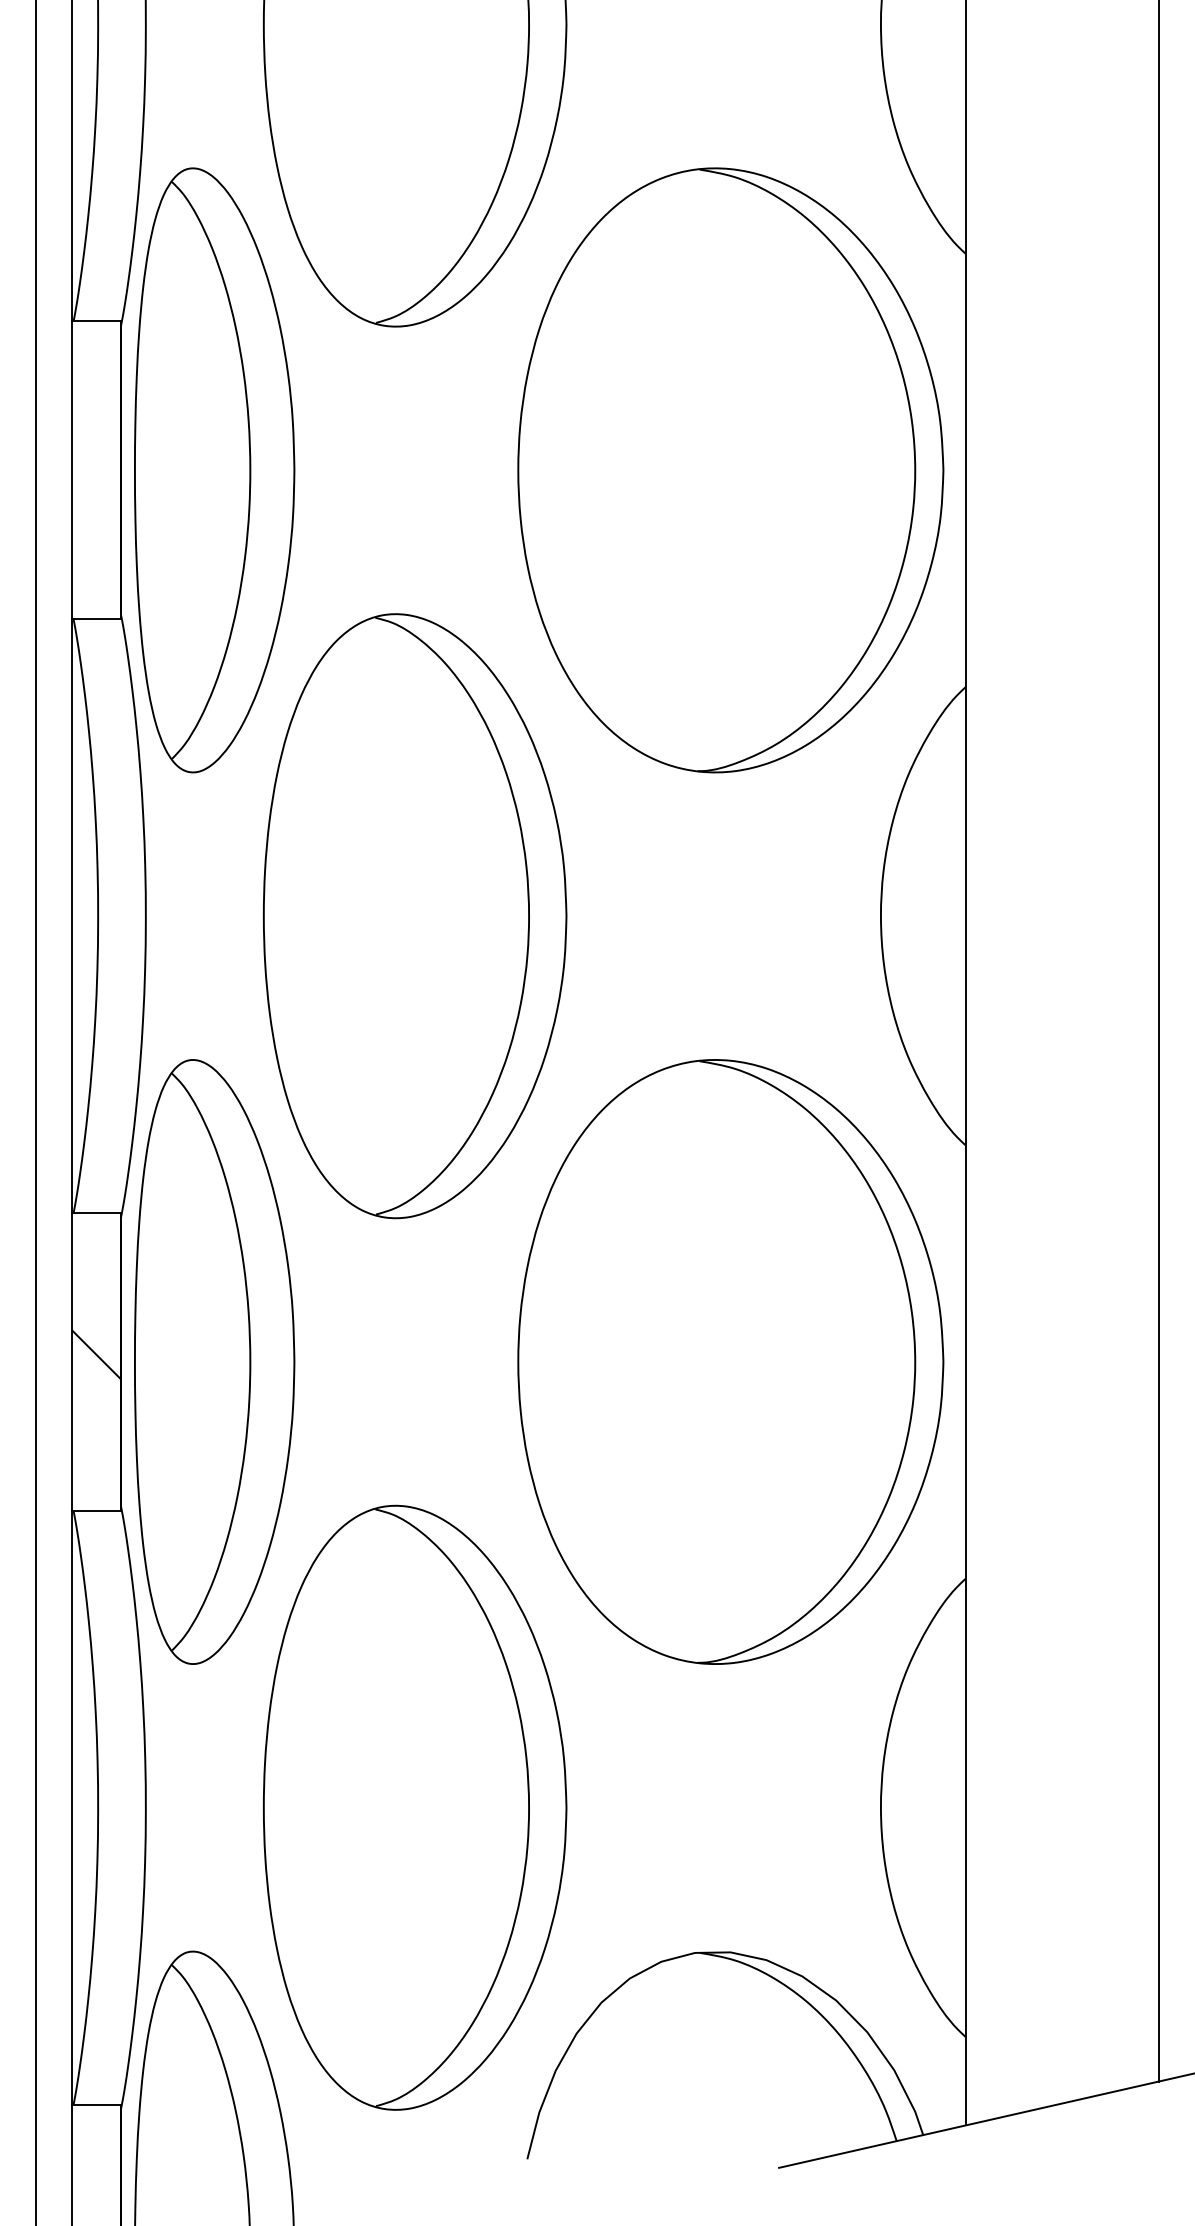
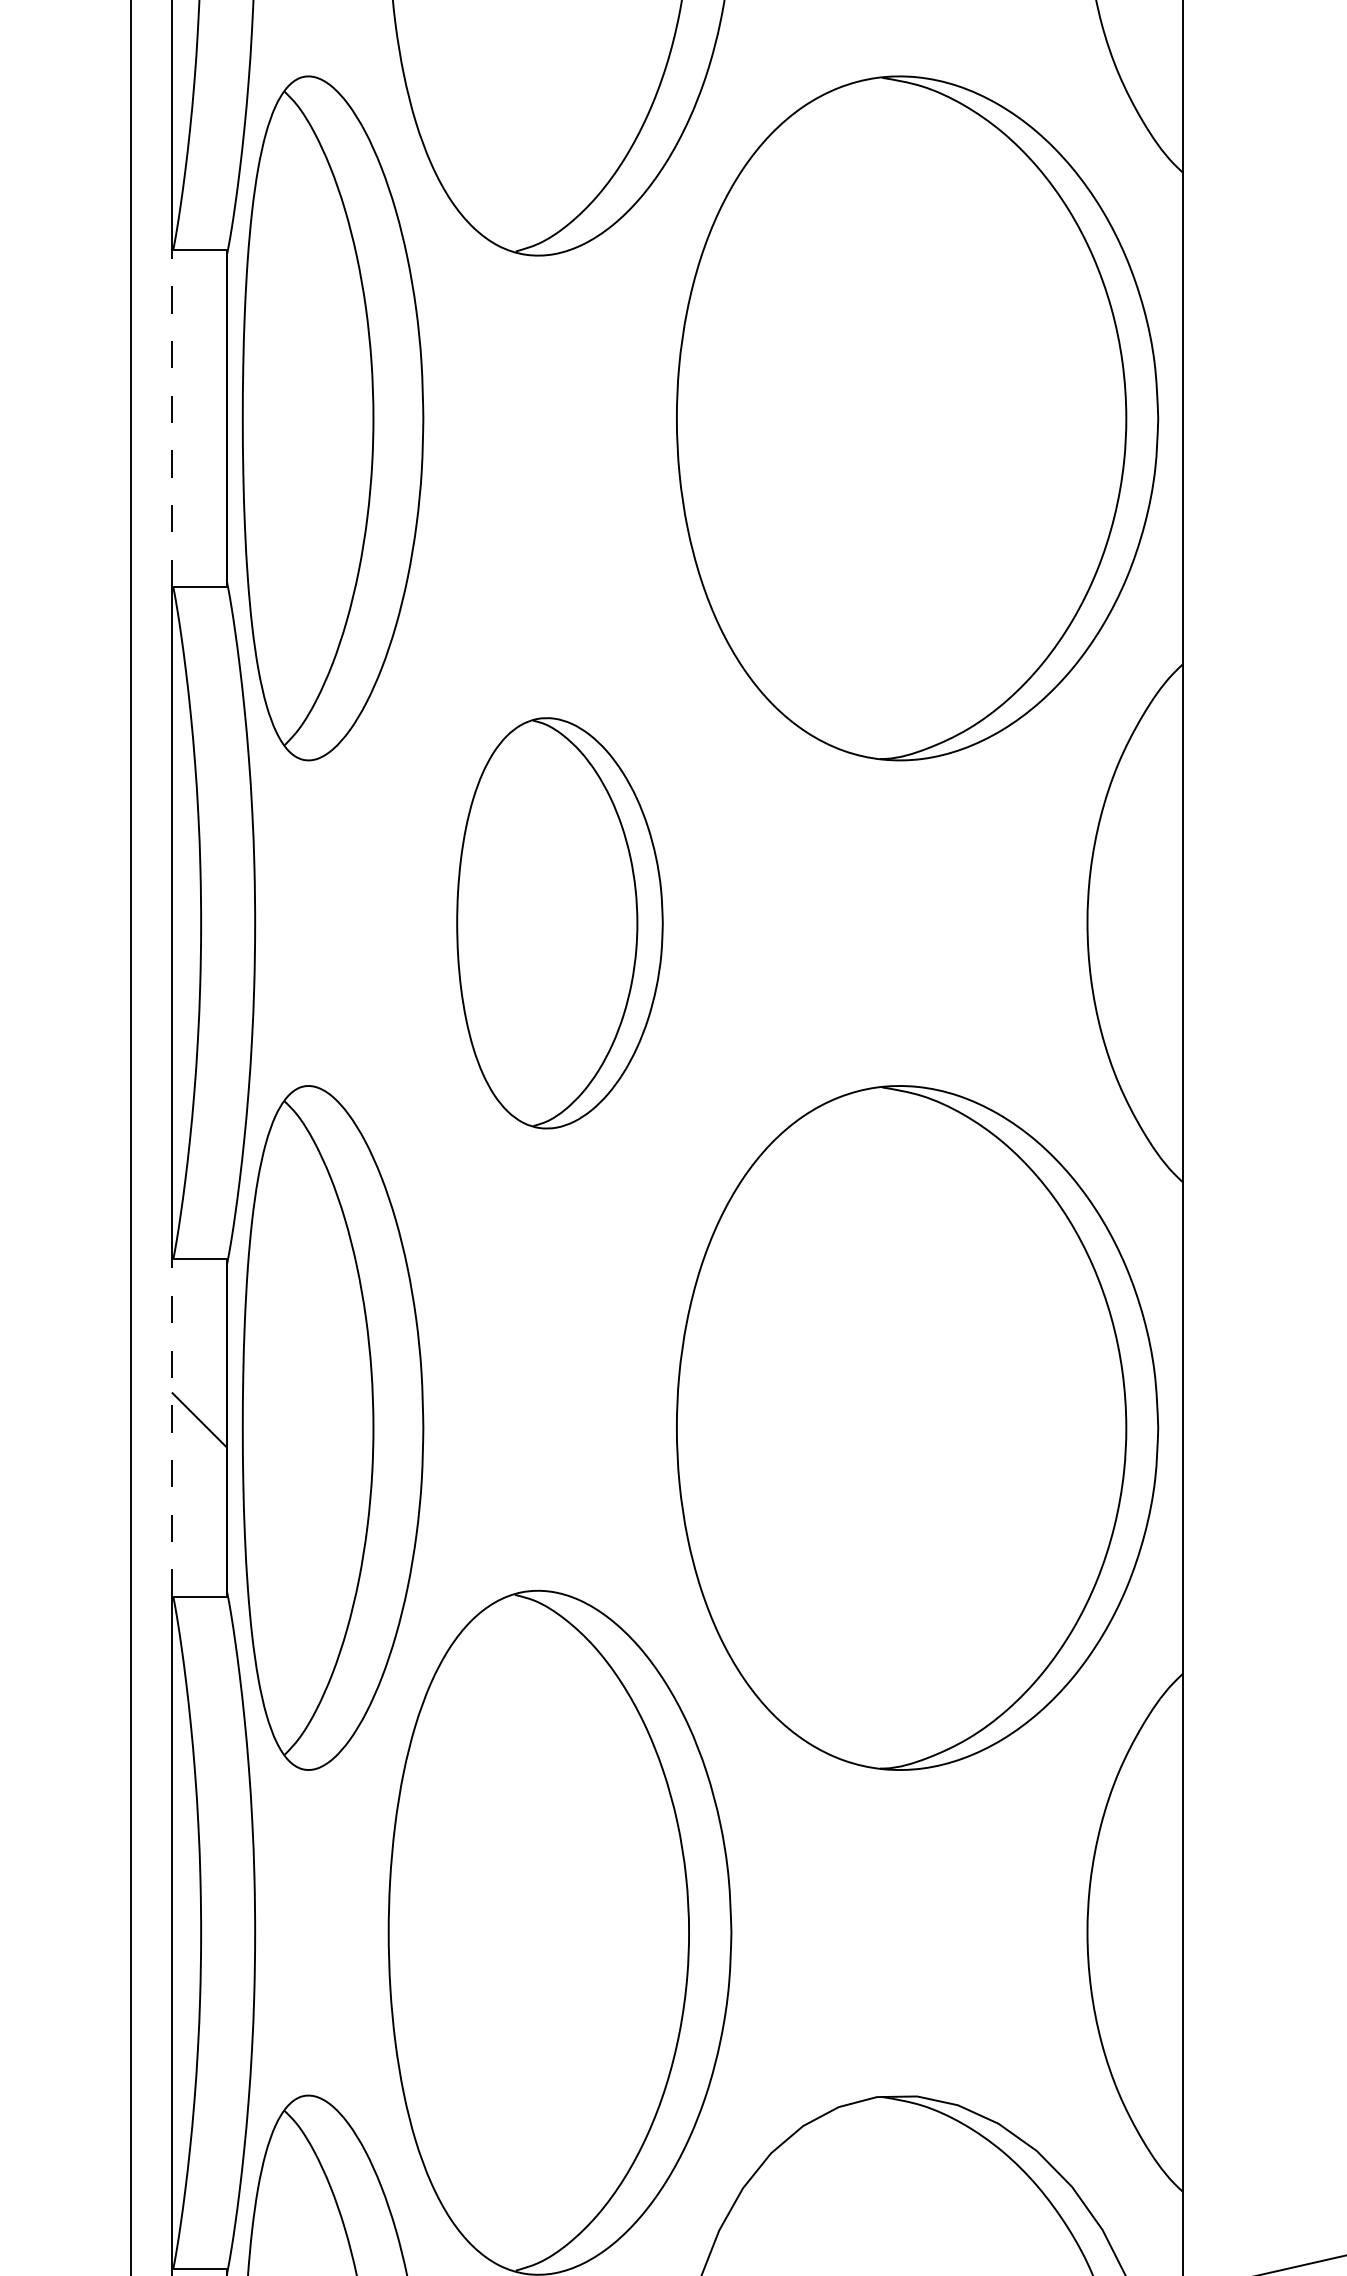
line: (72, 469) -> (172, 417), solid -> dashed
part: (414, 916) -> (559, 923), size x0.6
line: (72, 1361) -> (172, 1427), solid -> dashed

